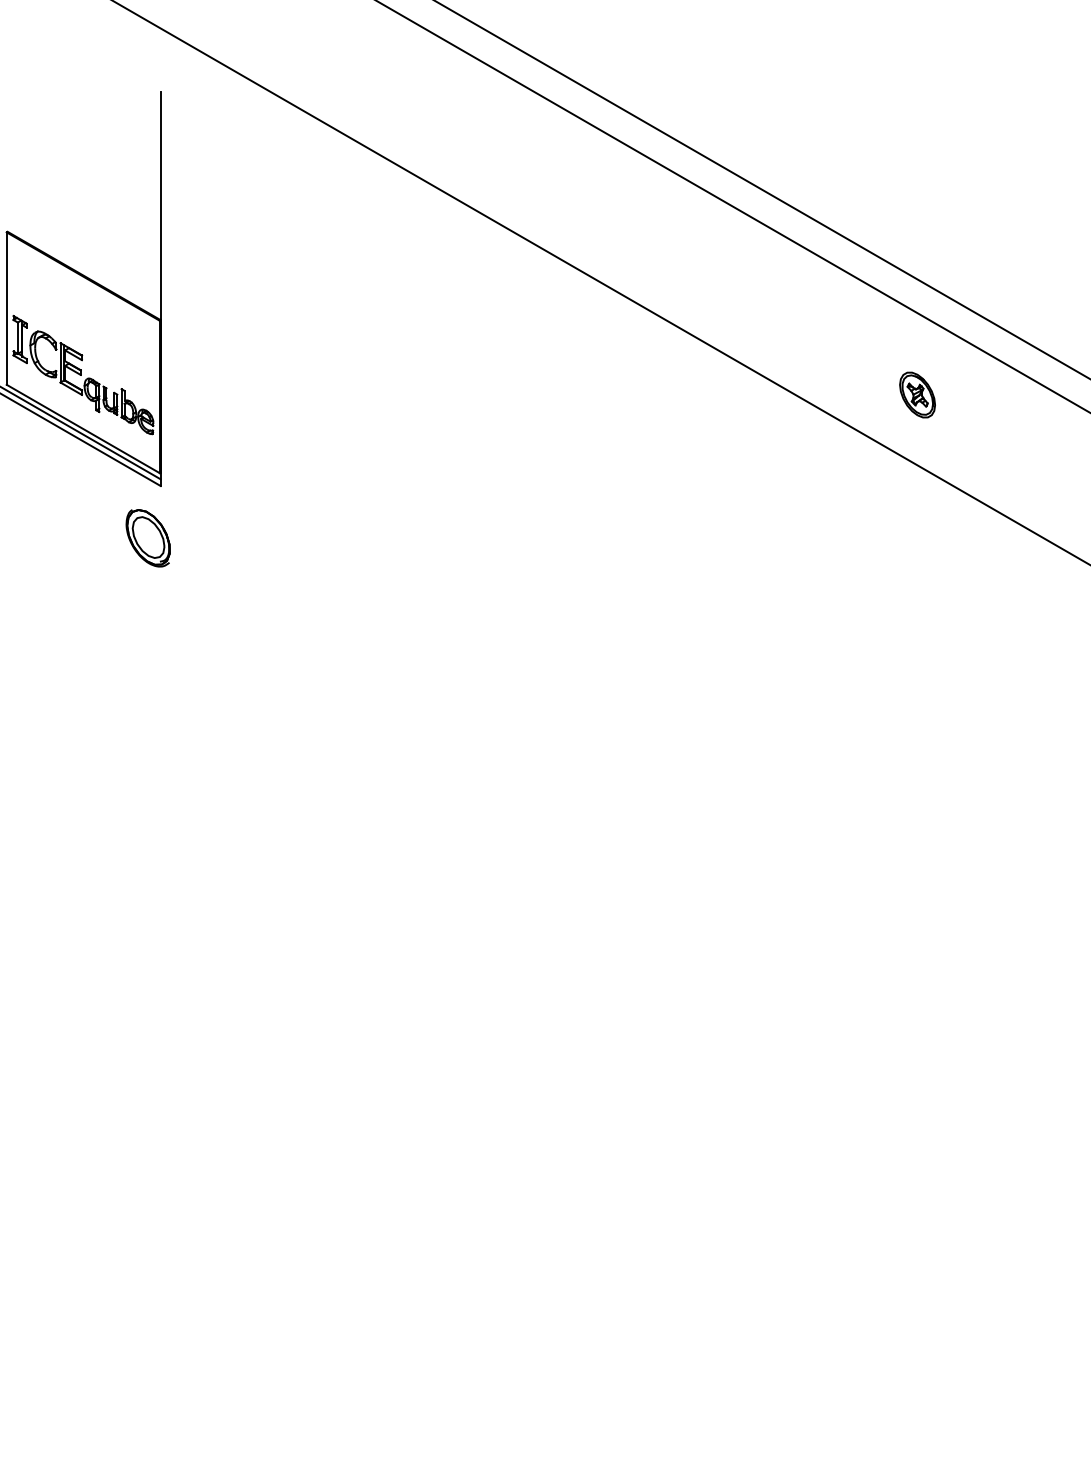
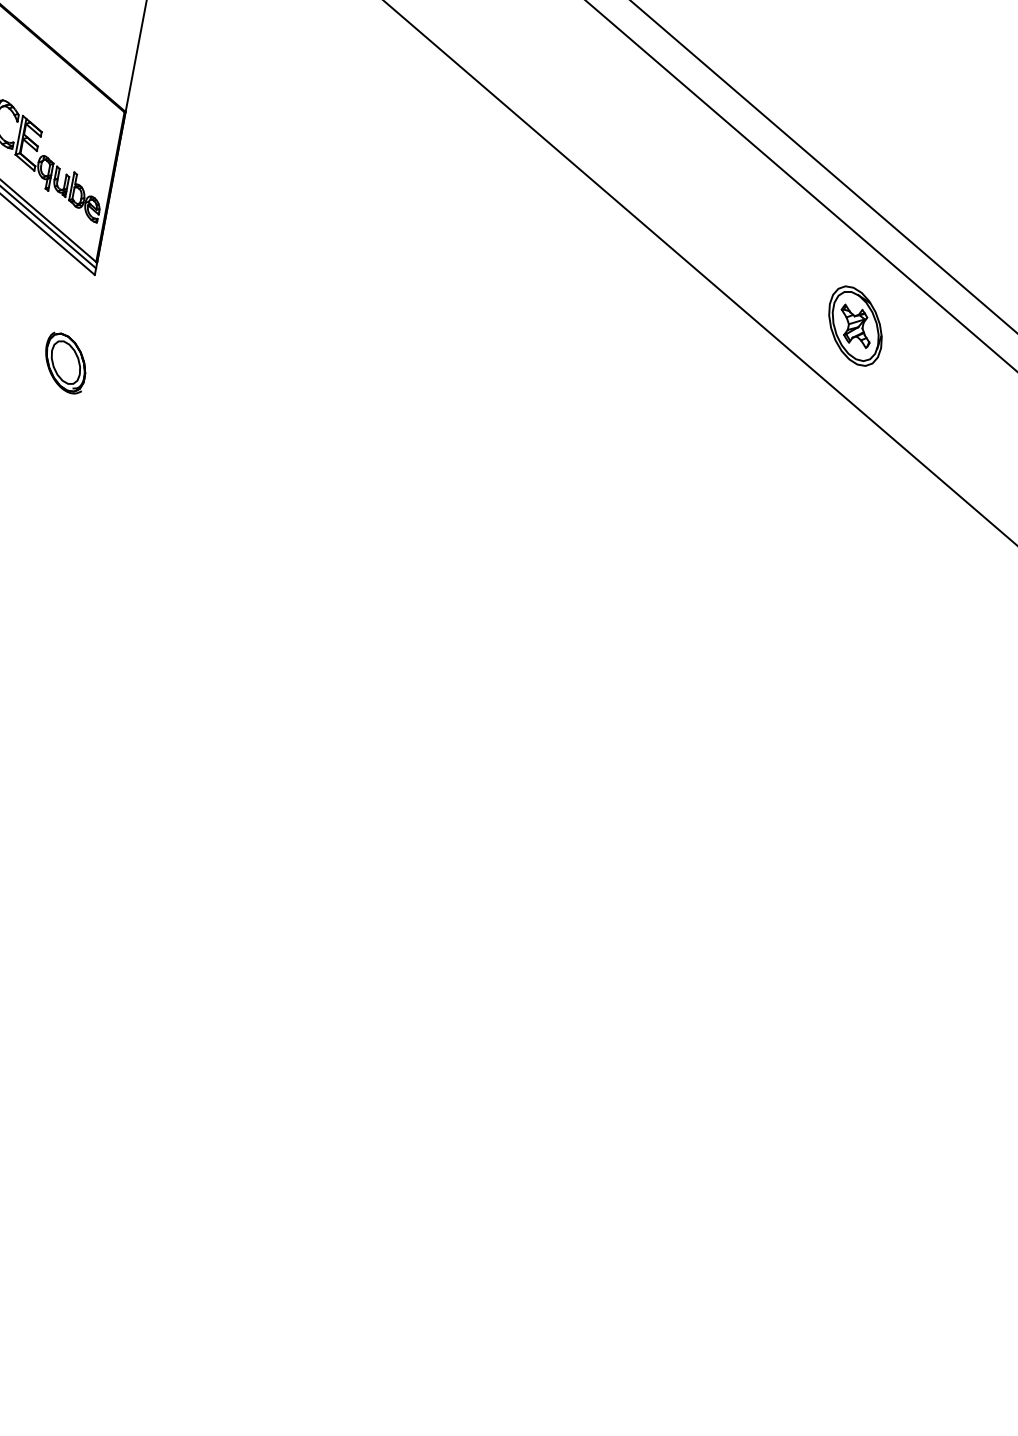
part: (917, 394) -> (855, 325), size x1.67
part: (147, 538) -> (64, 363), moved

